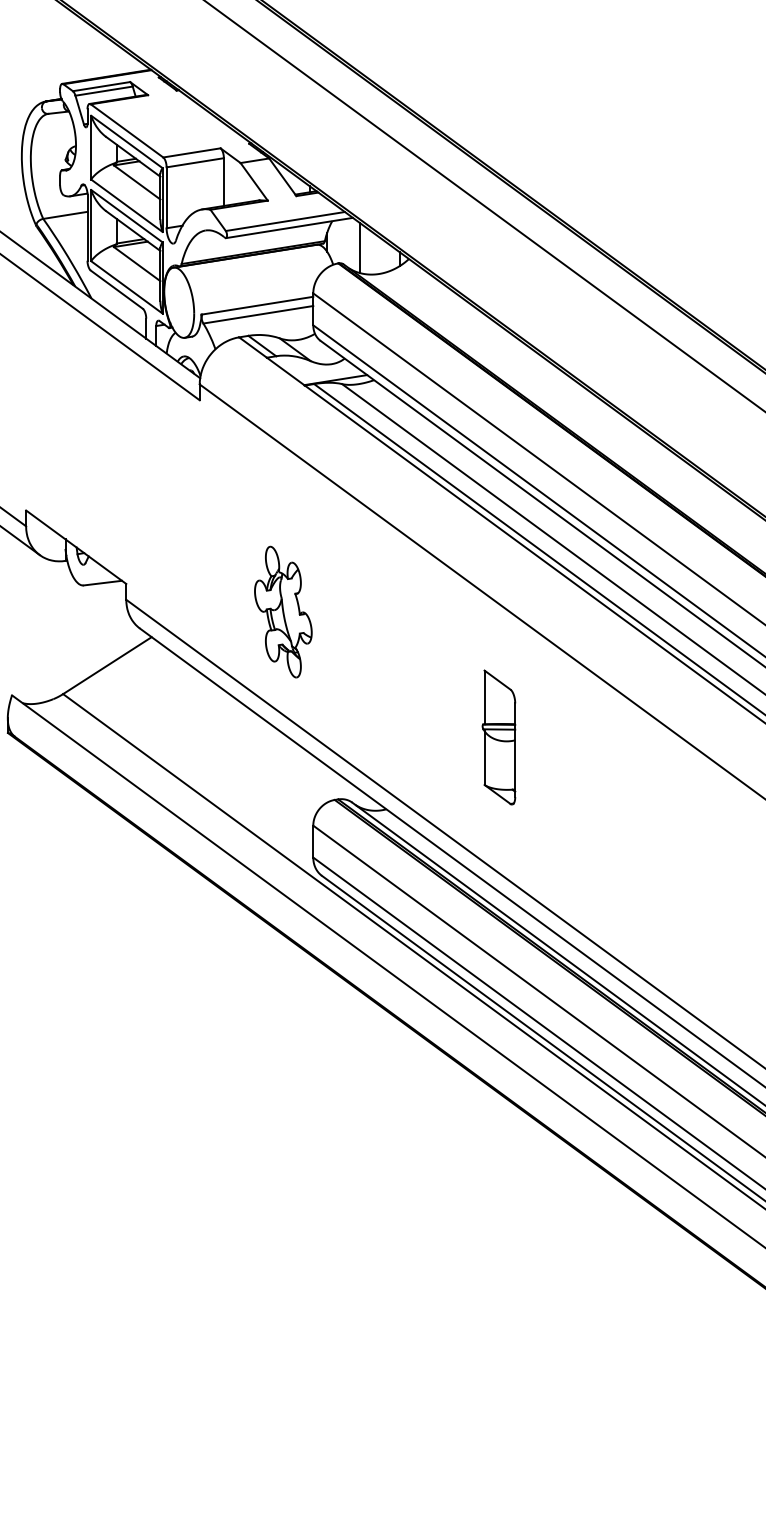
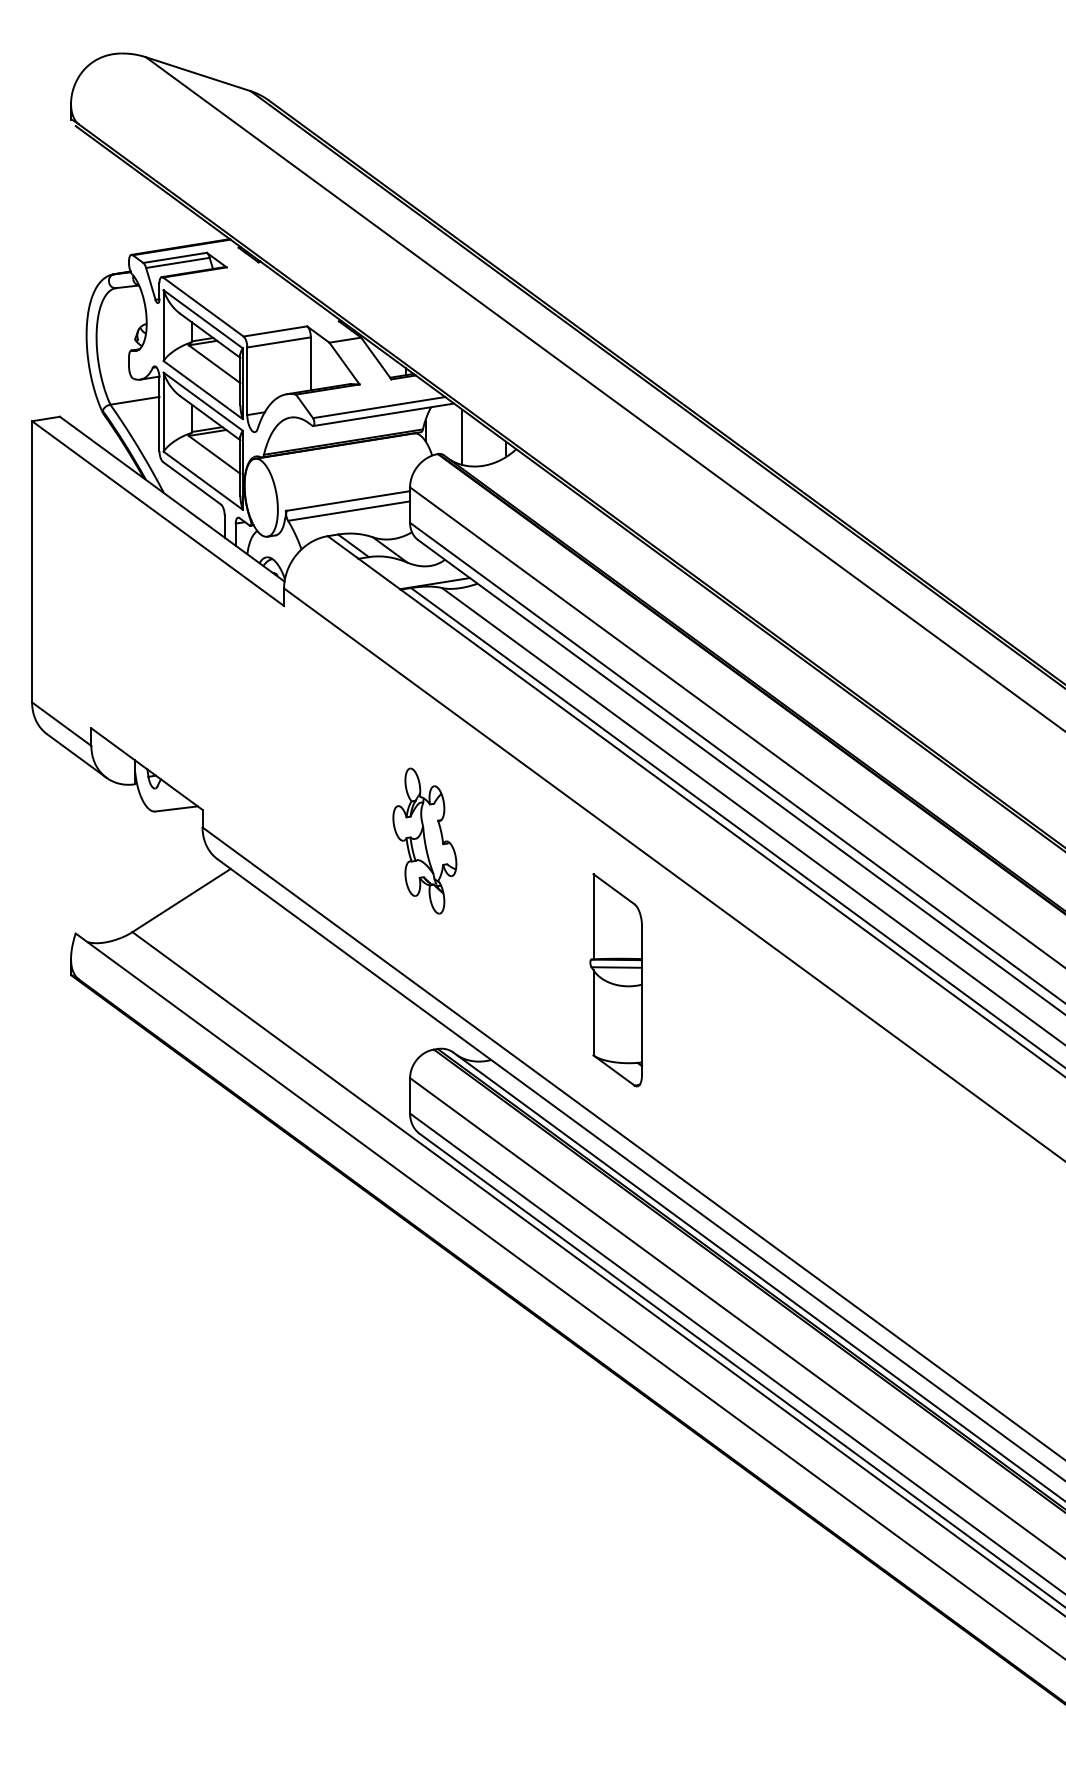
part: (283, 611) -> (424, 840), moved
part: (498, 737) -> (615, 980), size x1.43

